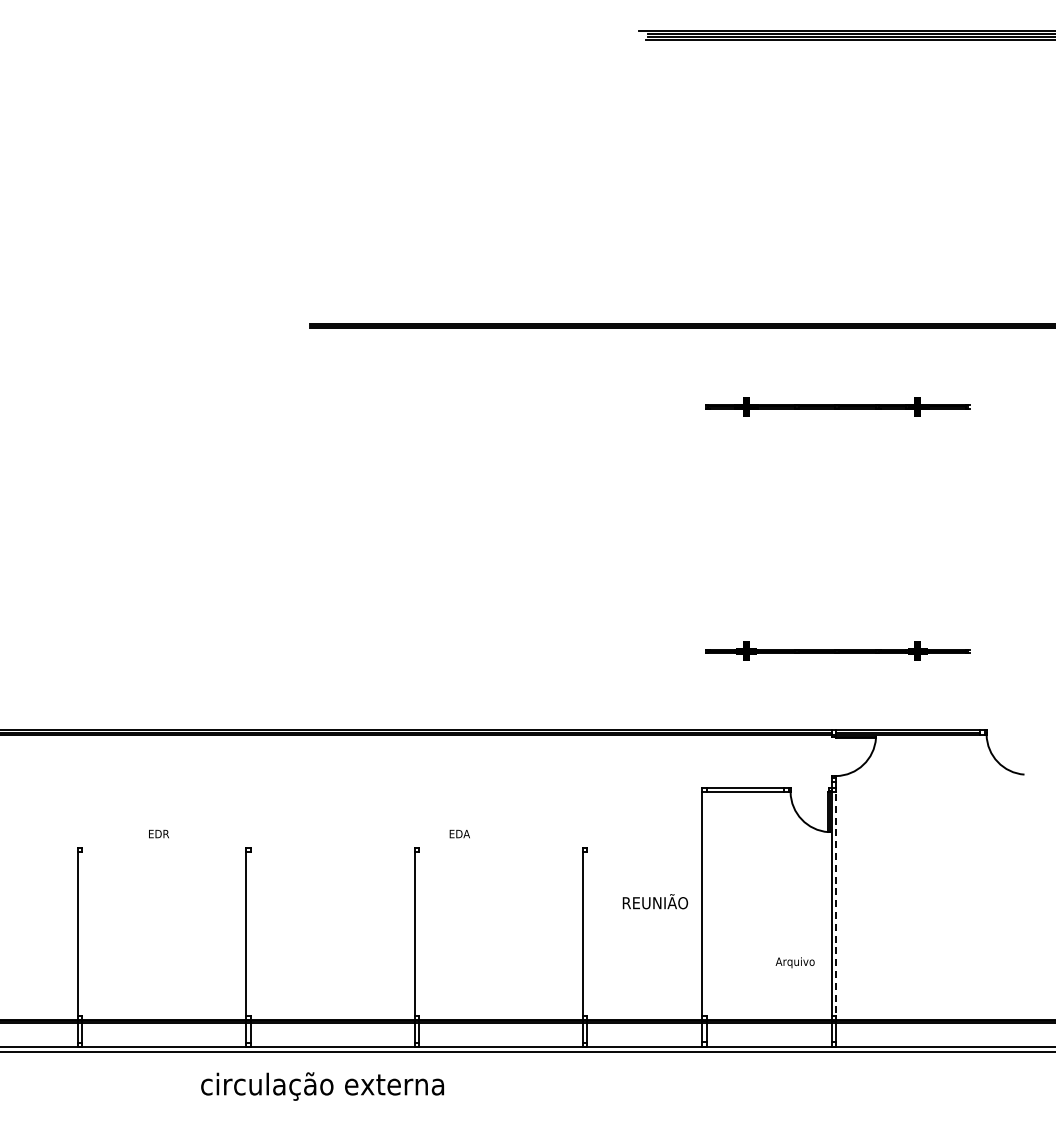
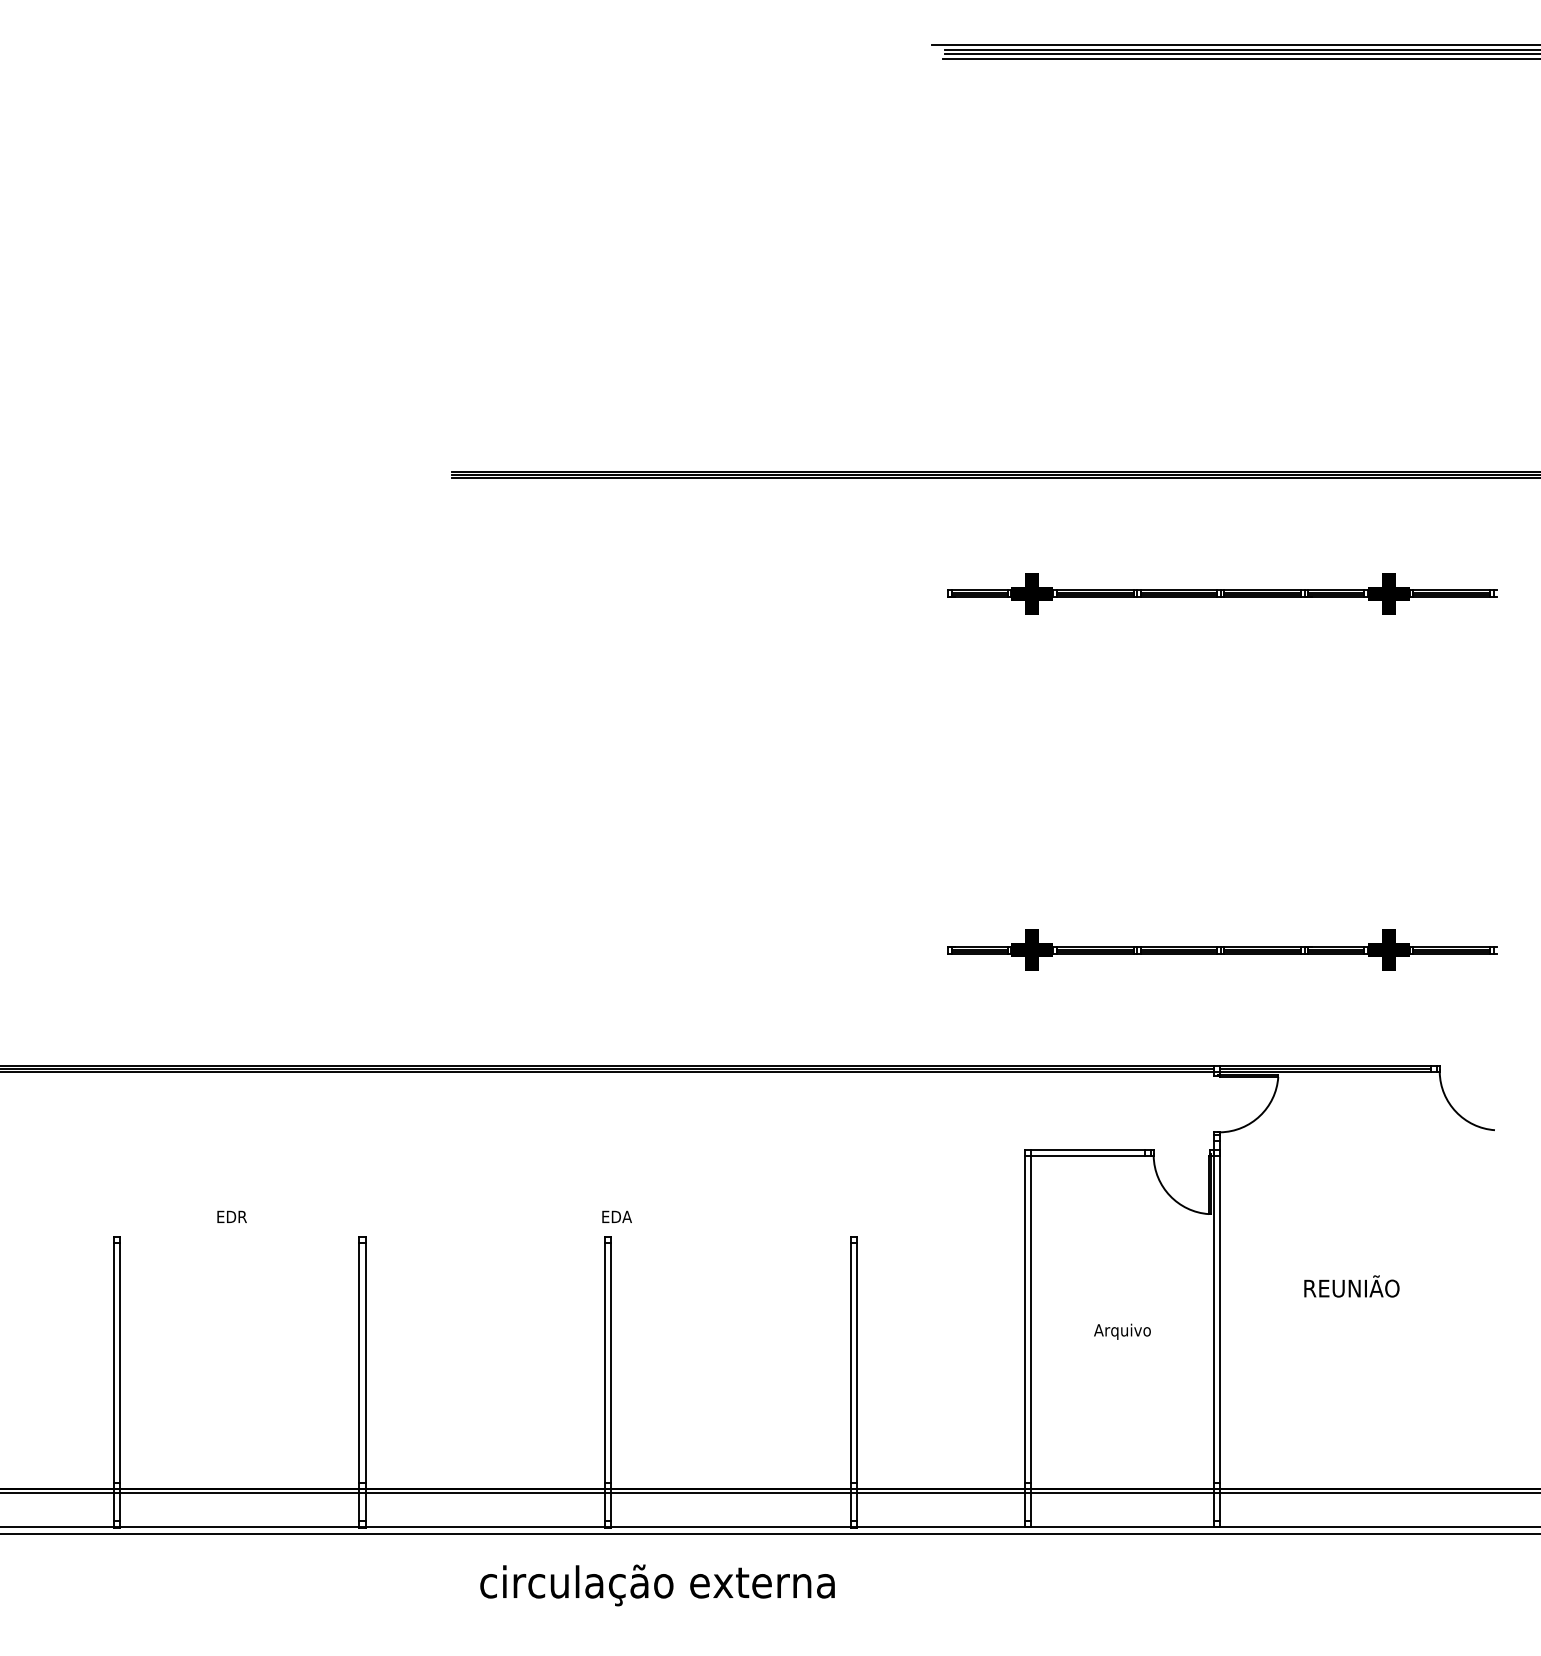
part: (837, 406) -> (1222, 593), size x1.43
part: (837, 651) -> (1222, 950), size x1.43
text: (459, 833) -> (616, 1216), moved
line: (836, 899) -> (1220, 1312), dashed -> solid
text: (655, 901) -> (1351, 1286), moved
line: (706, 904) -> (1030, 1319), added
line: (82, 934) -> (120, 1363), added
line: (250, 934) -> (365, 1363), added
line: (419, 934) -> (612, 1363), added
line: (587, 934) -> (857, 1363), added
text: (794, 962) -> (1121, 1331), moved
text: (322, 1086) -> (657, 1585), moved

